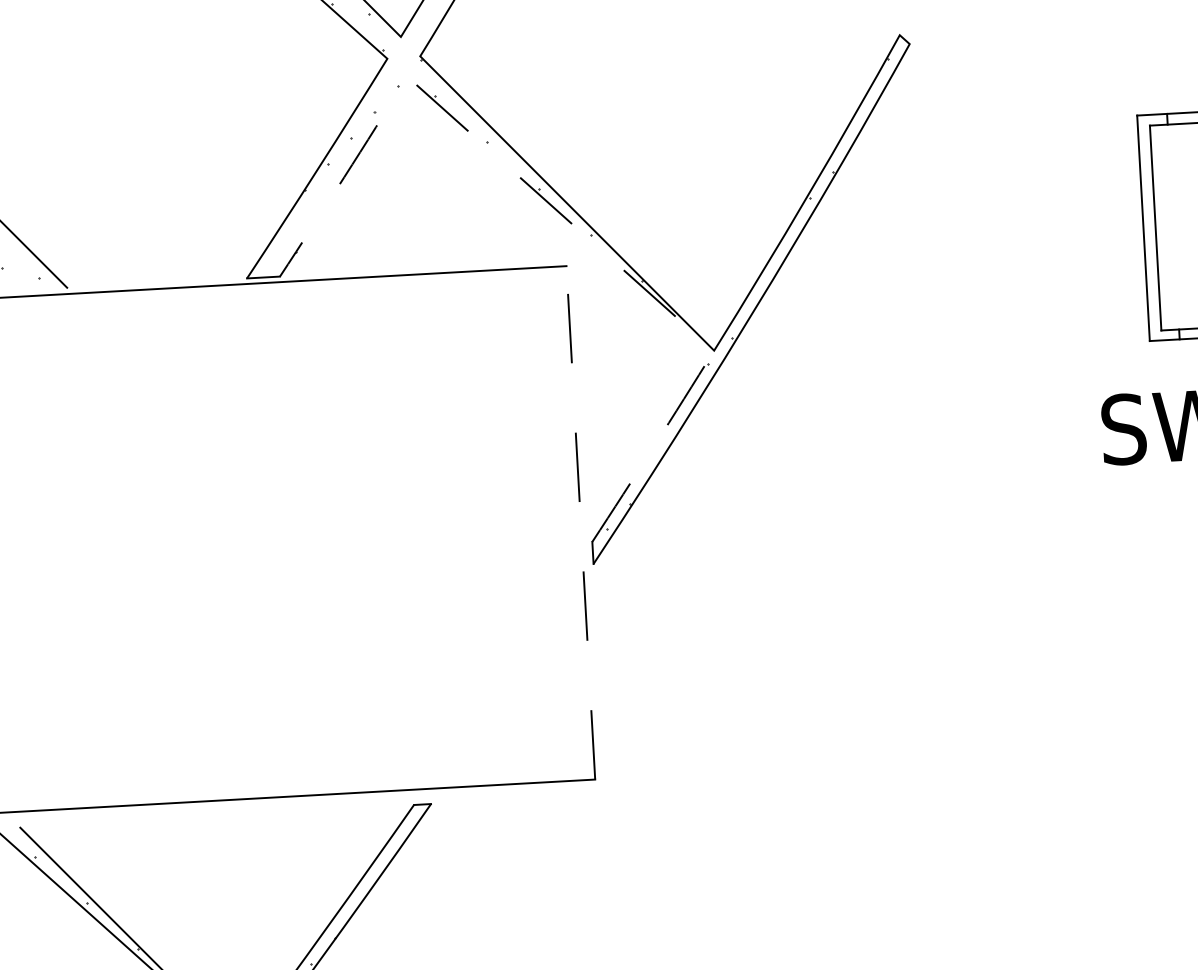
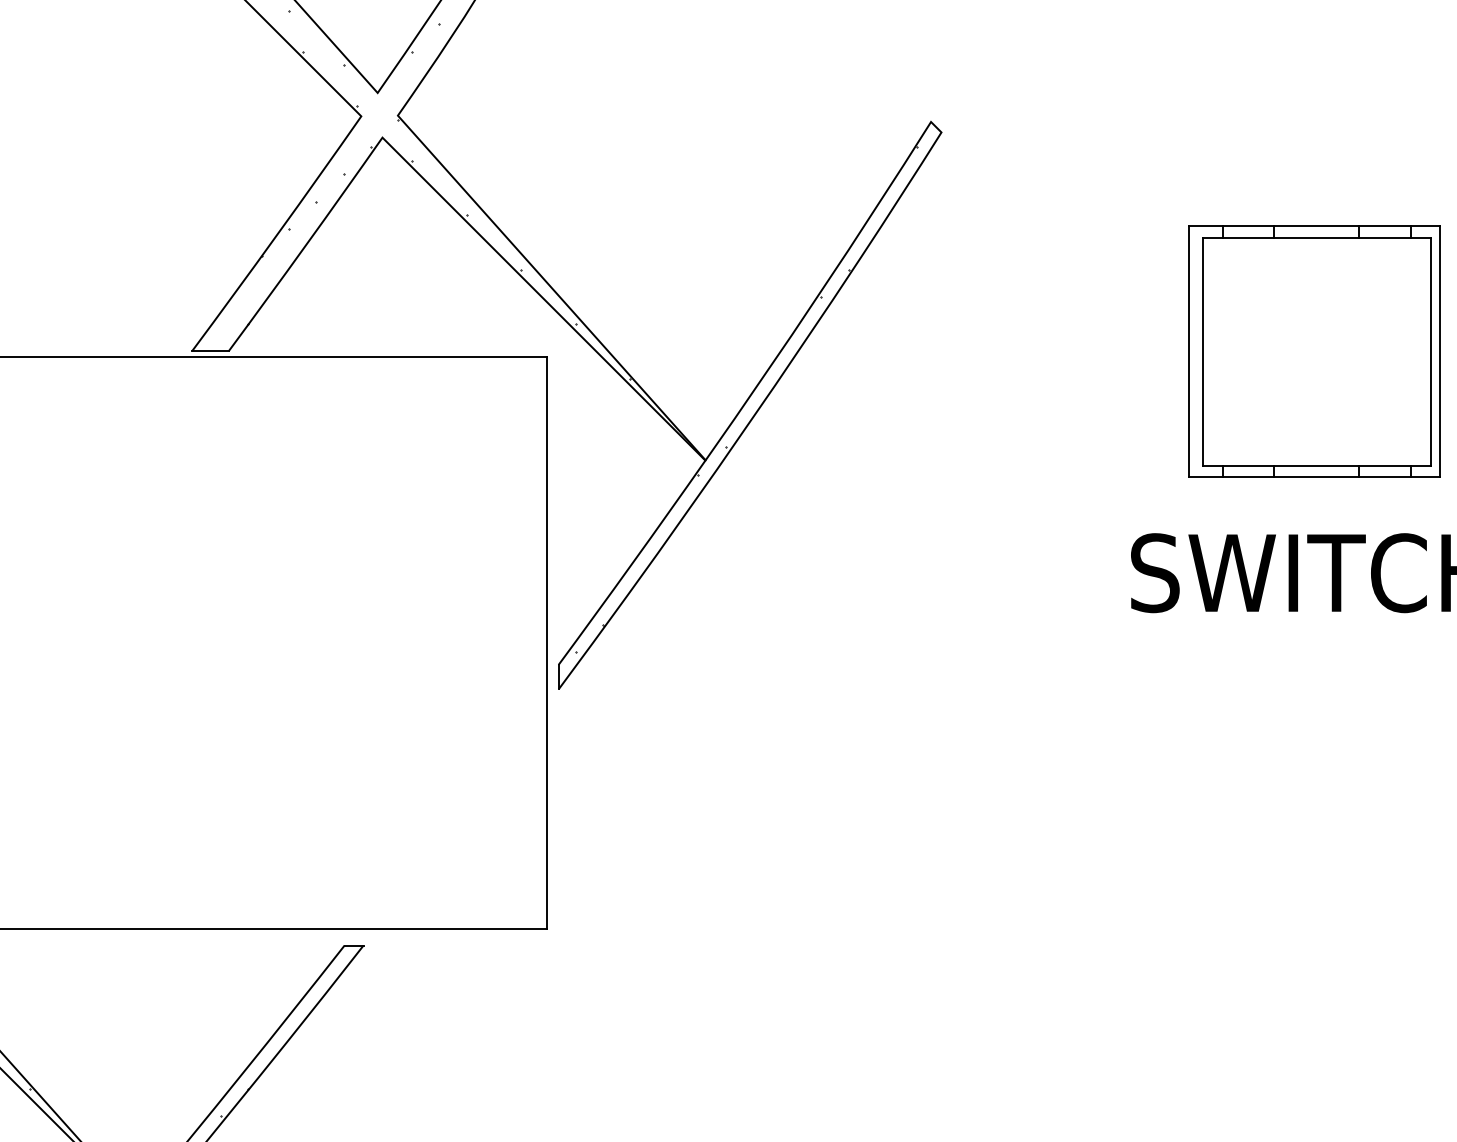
line: (556, 209) -> (539, 294), dashed -> solid
line: (581, 523) -> (547, 643), dashed -> solid

